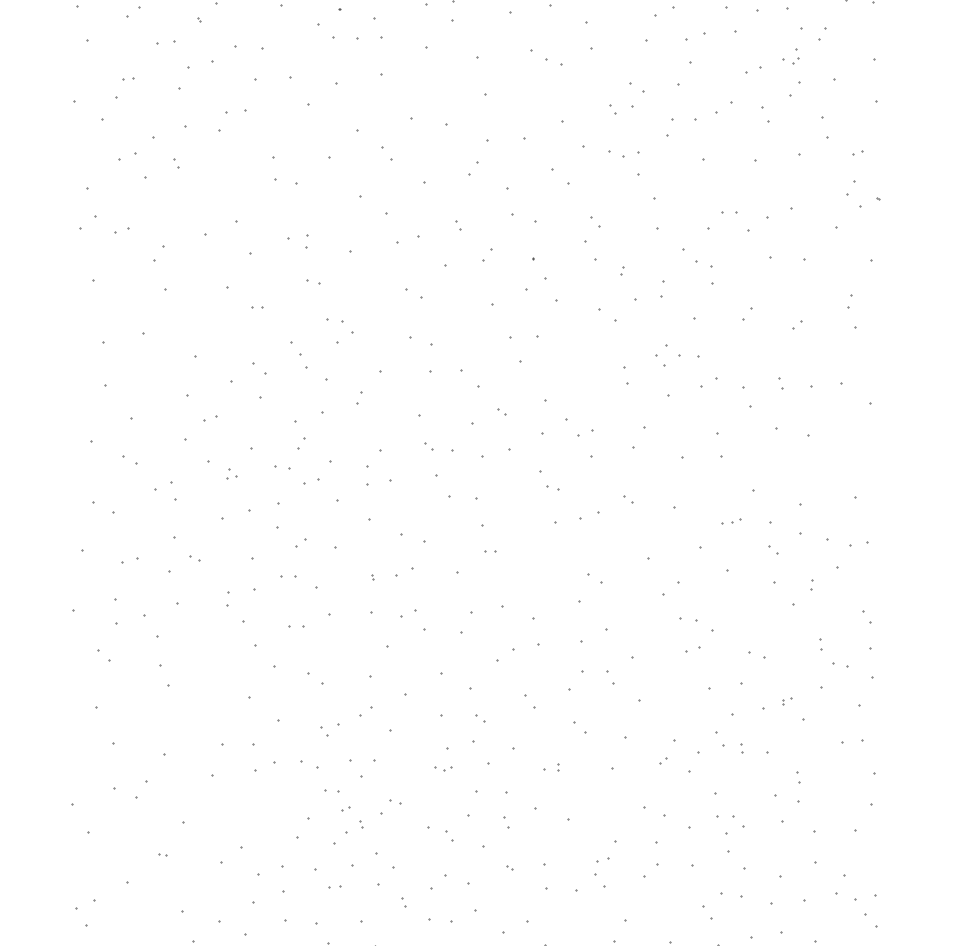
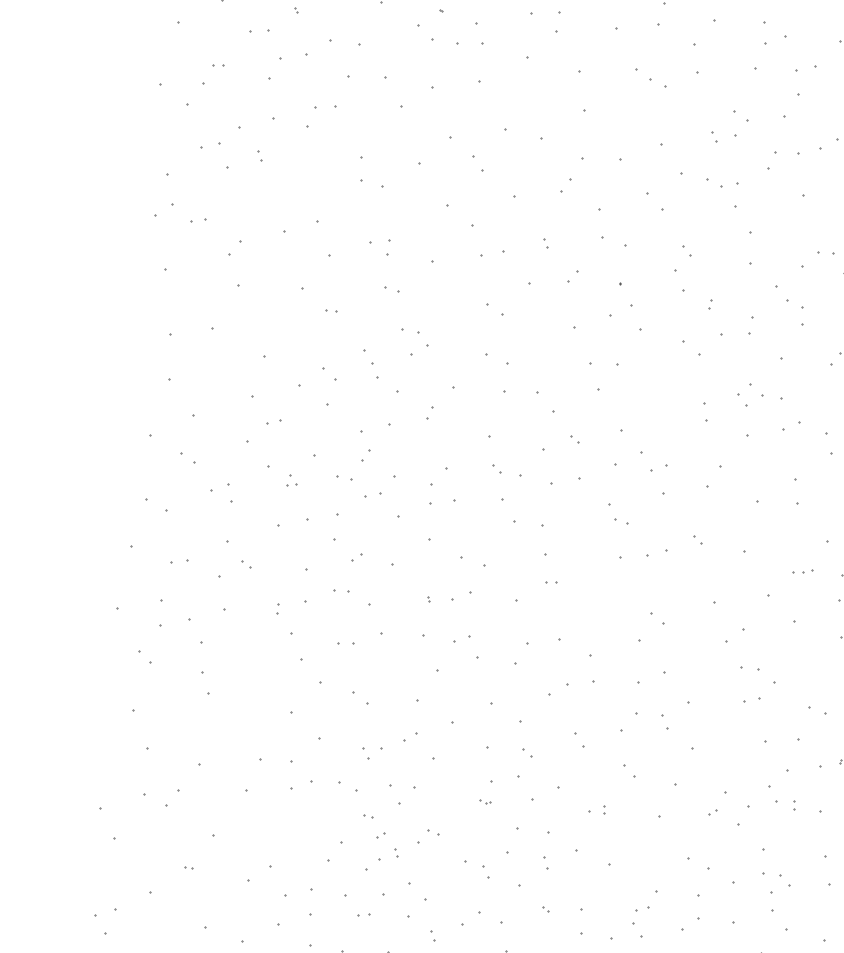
part: (228, 598) -> (277, 608), size x0.62
part: (443, 769) -> (485, 802), size x0.62
part: (332, 791) -> (369, 816), size x0.62

